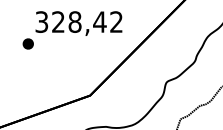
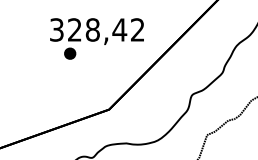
part: (28, 43) -> (70, 53), moved

